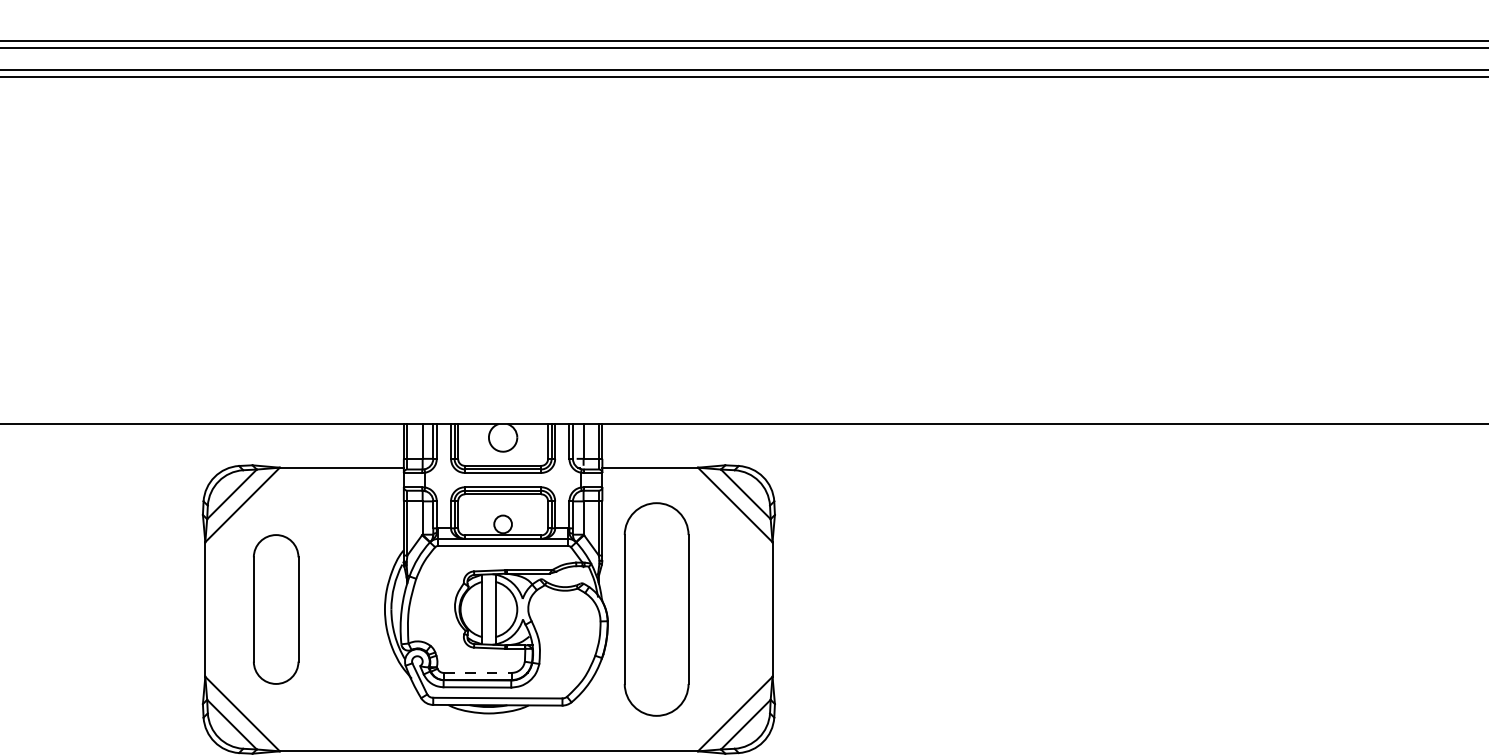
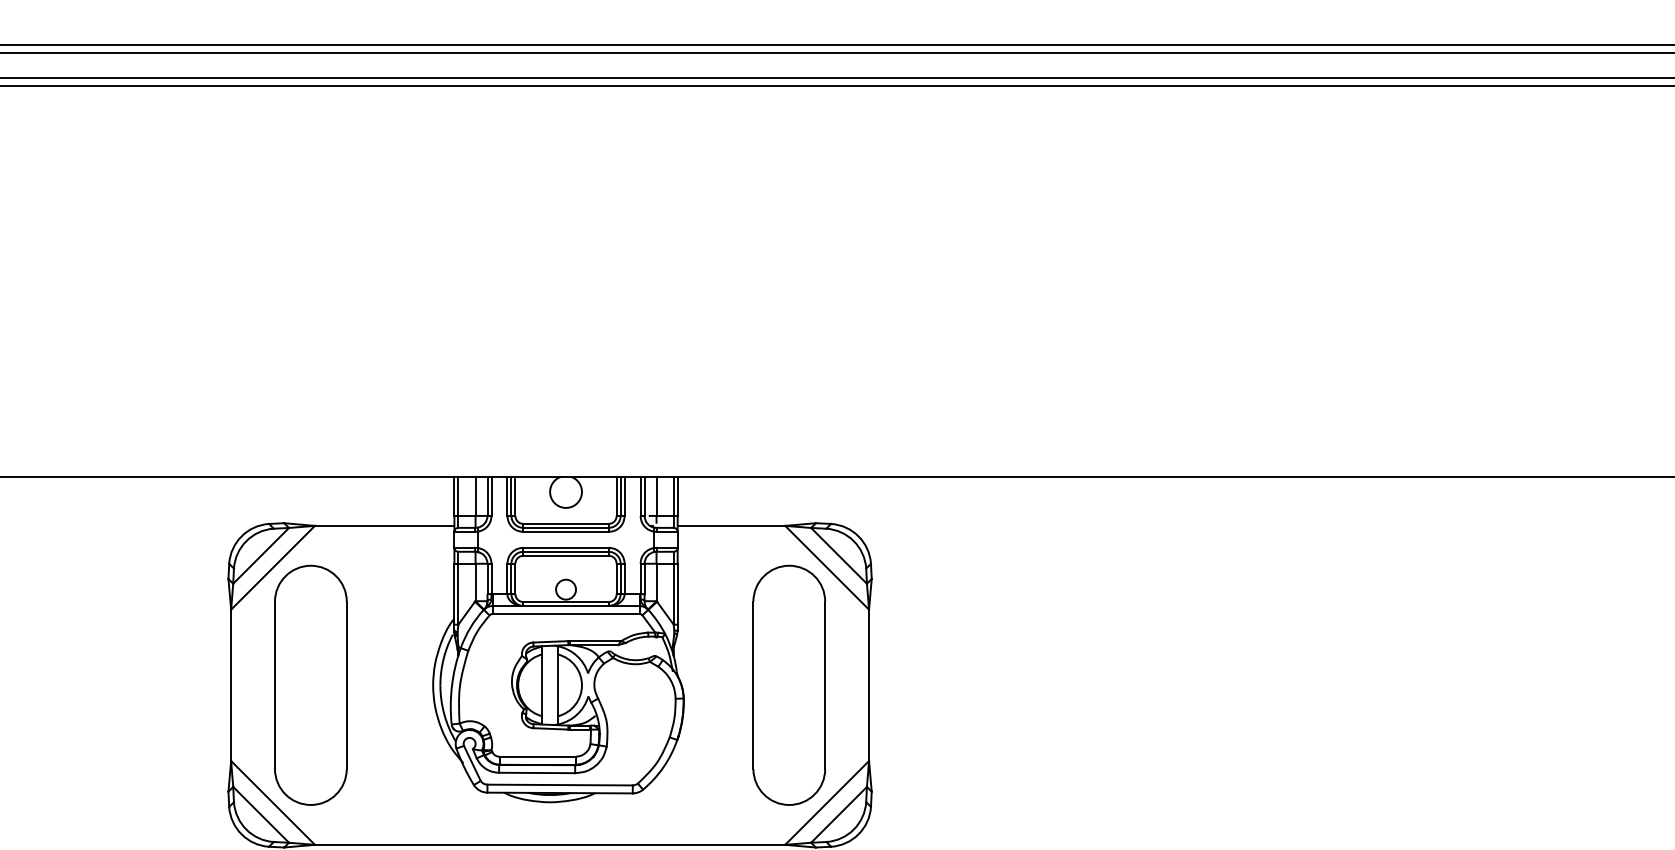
part: (275, 609) -> (310, 685), size x1.43
part: (656, 609) -> (789, 685), moved
line: (477, 672) -> (537, 756), dashed -> solid

